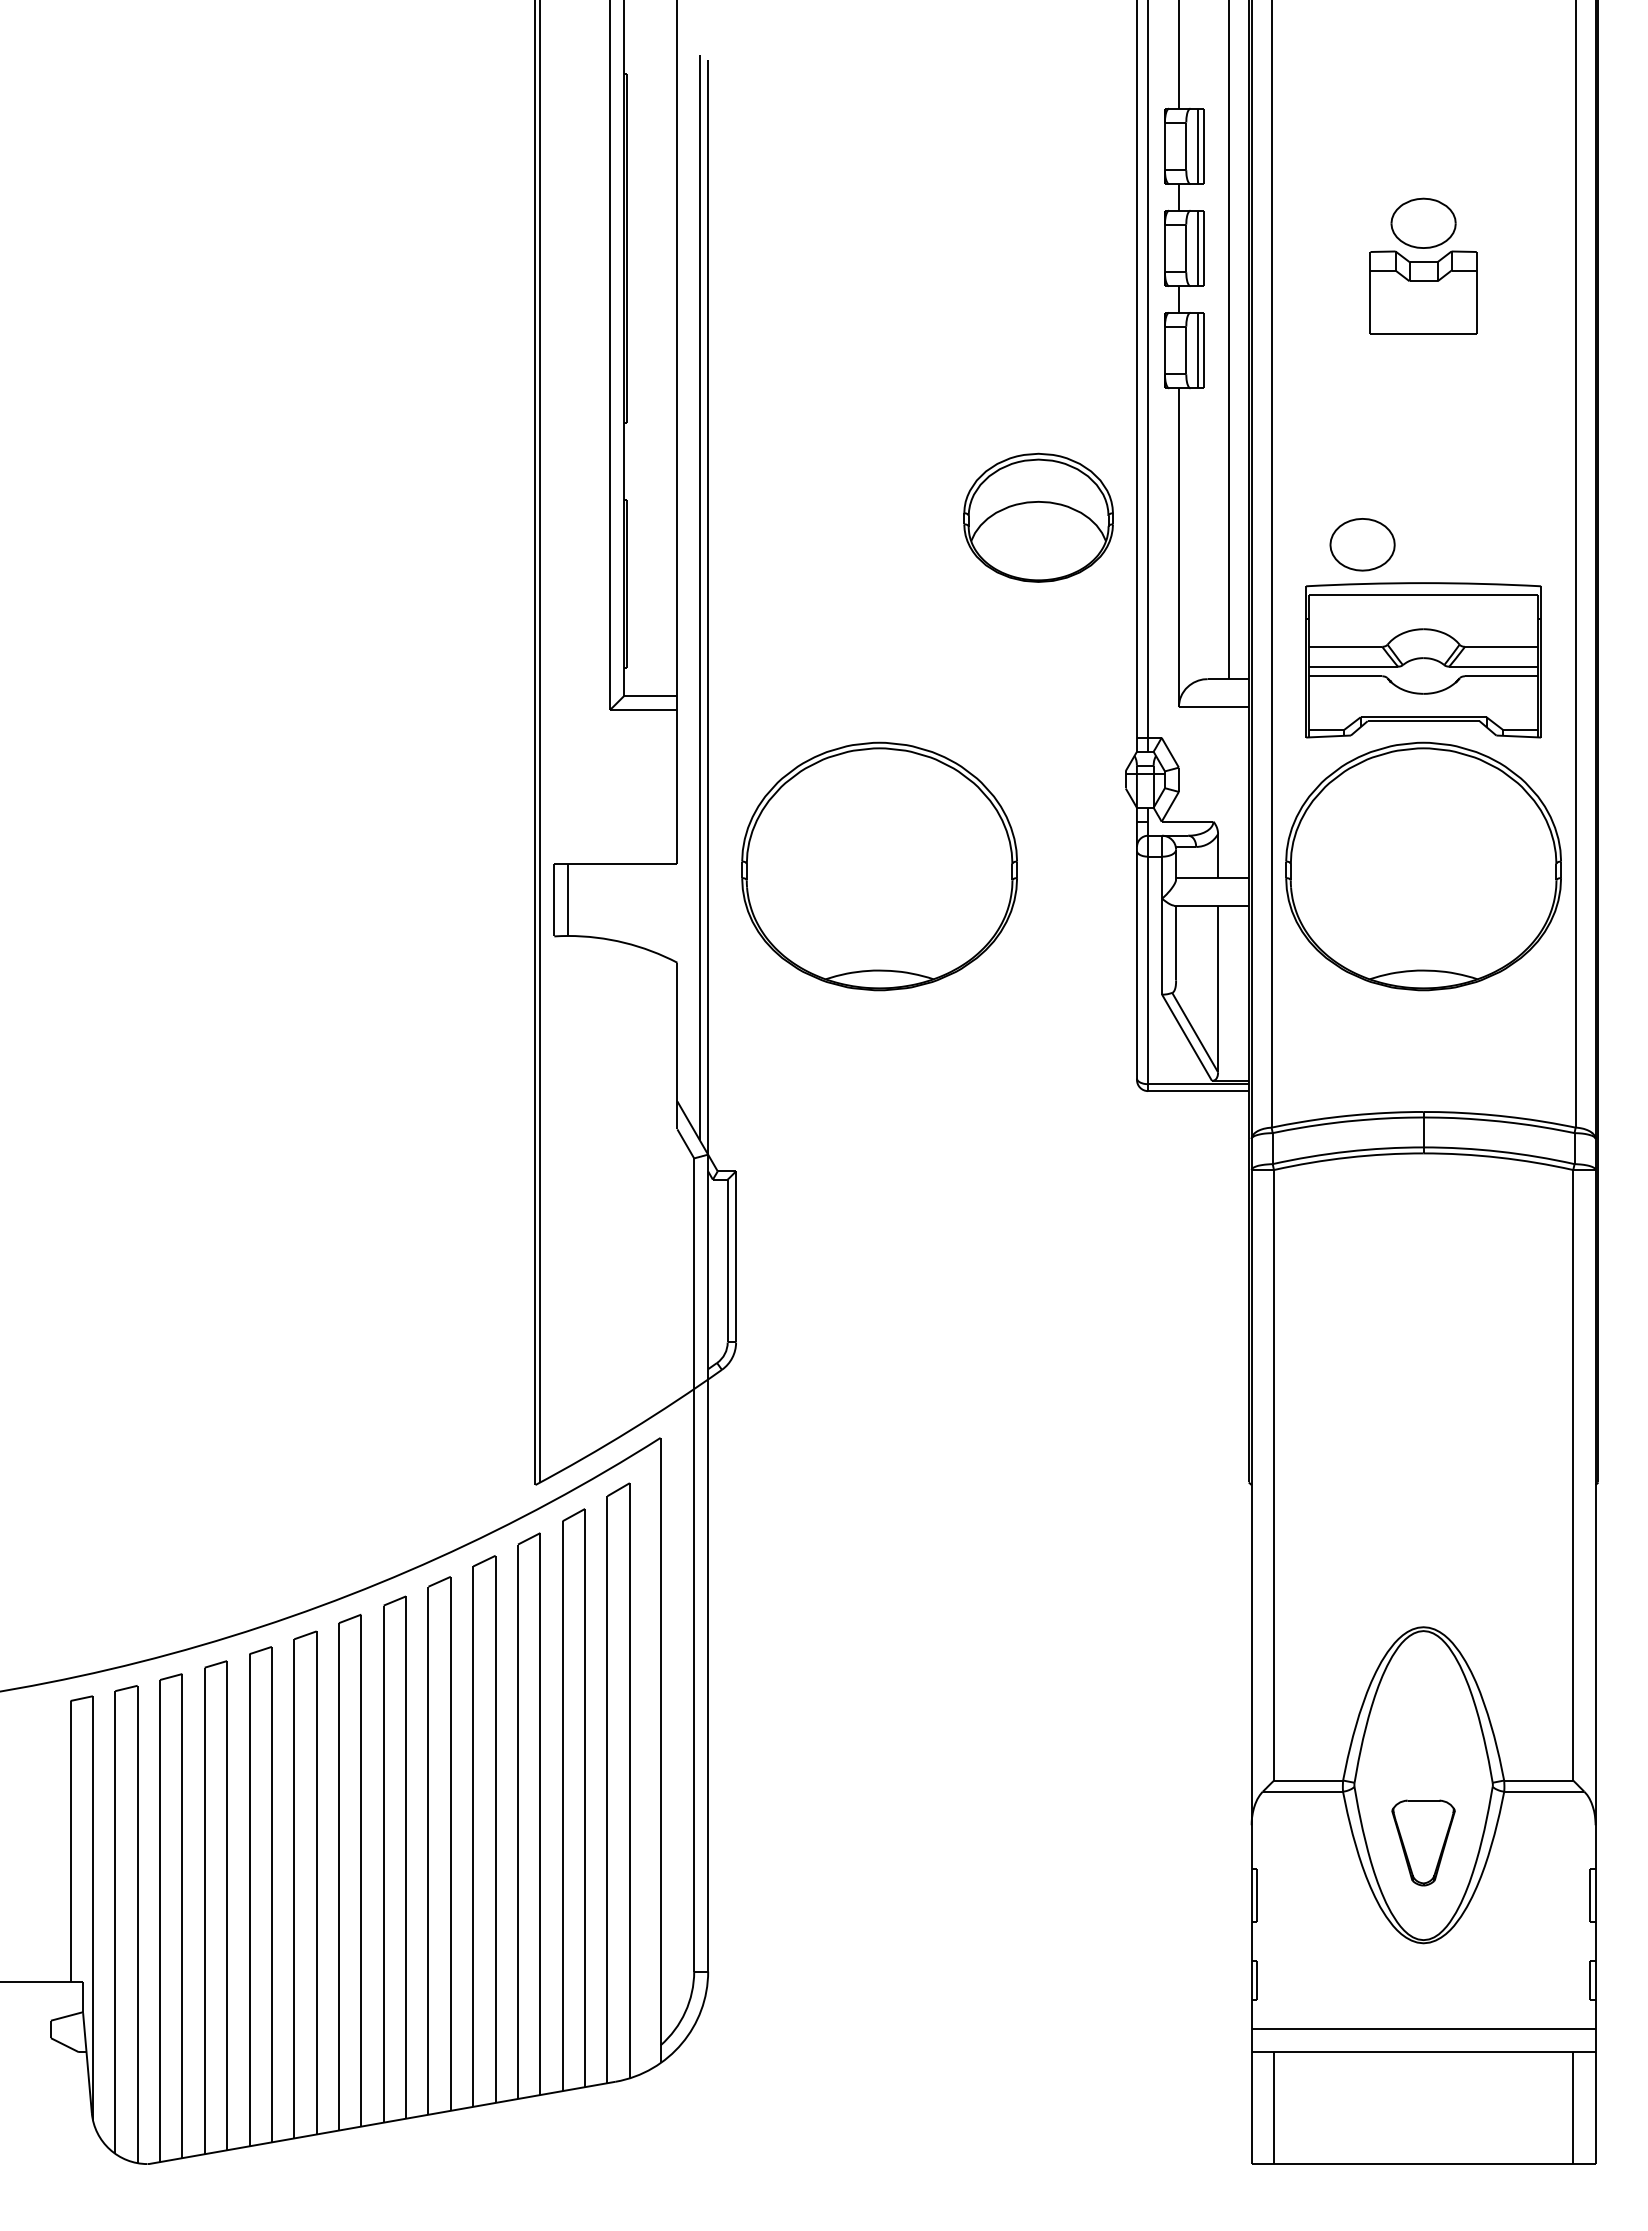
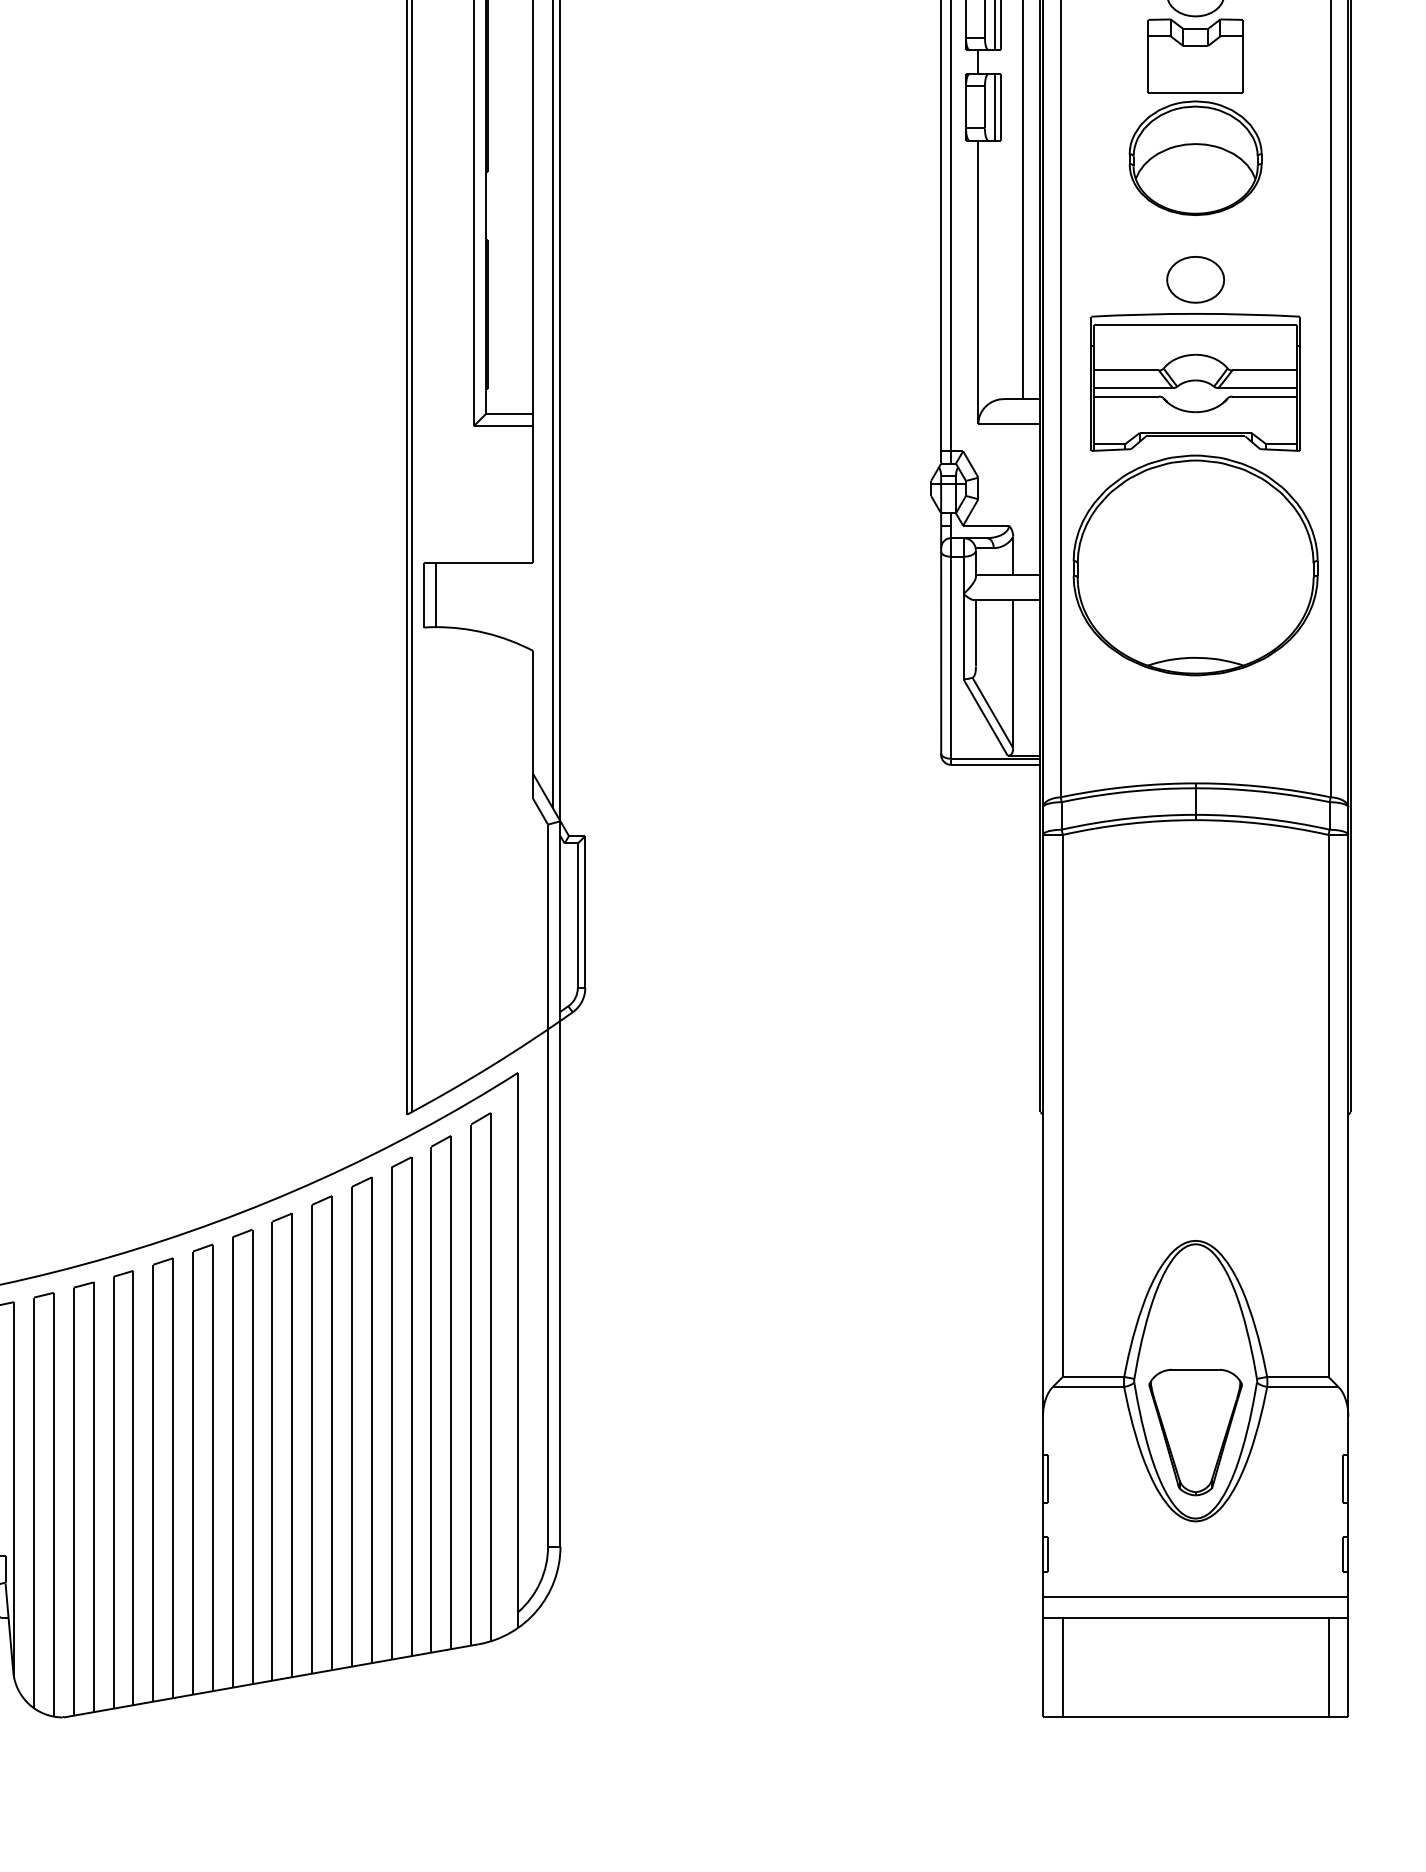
part: (1038, 517) -> (1195, 157), moved
part: (1362, 544) -> (1195, 279), moved
part: (879, 866) -> (712, 565), removed
part: (1423, 1842) -> (1195, 1431), size x1.67

